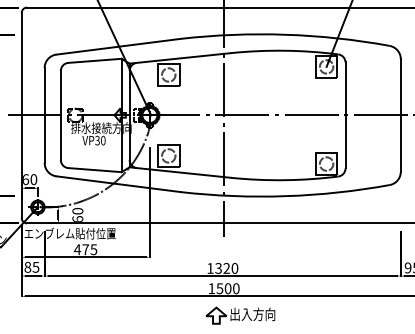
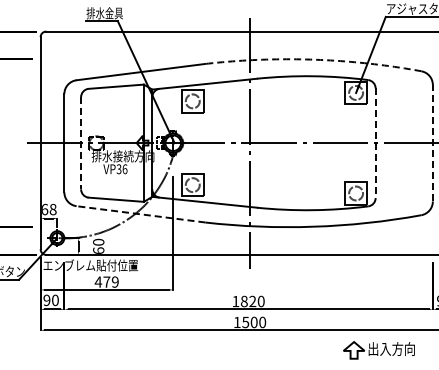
arc: (285, 34) -> (313, 59), solid -> dashed
line: (400, 114) -> (432, 142), solid -> dashed
line: (61, 115) -> (81, 143), solid -> dashed
line: (345, 115) -> (375, 143), solid -> dashed
text: (102, 139) -> (124, 168), VP30 -> VP36
text: (33, 179) -> (52, 209), 60 -> 68
line: (118, 184) -> (140, 214), solid -> dashed
text: (93, 249) -> (114, 281), 475 -> 479
text: (31, 267) -> (50, 300), 85 -> 90
text: (217, 267) -> (243, 300), 1320 -> 1820
part: (240, 315) -> (378, 350), moved

